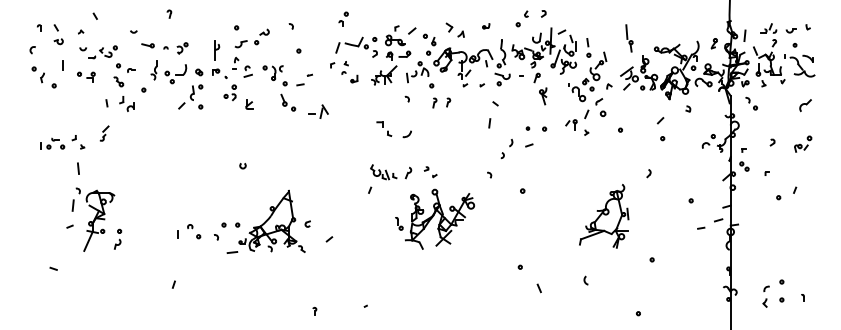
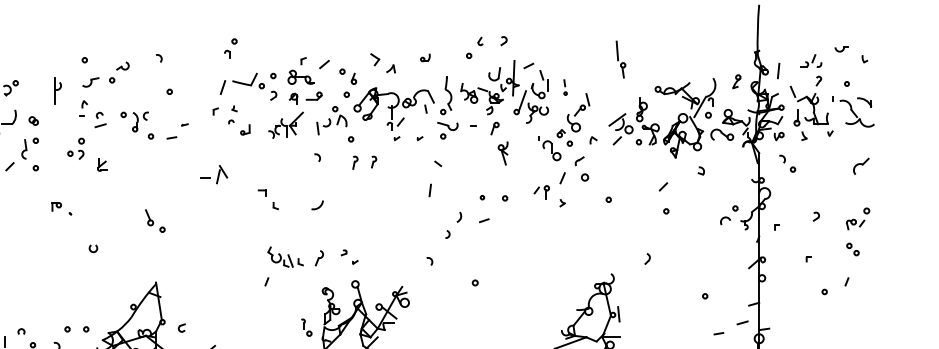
part: (790, 30) -> (840, 48), moved
part: (629, 38) -> (621, 59), moved
part: (588, 47) -> (565, 86), size x0.6
part: (219, 73) -> (61, 208), moved
part: (288, 102) -> (155, 220), moved
part: (318, 111) -> (214, 174), moved
part: (384, 128) -> (268, 198), moved
part: (744, 166) -> (853, 249), moved

